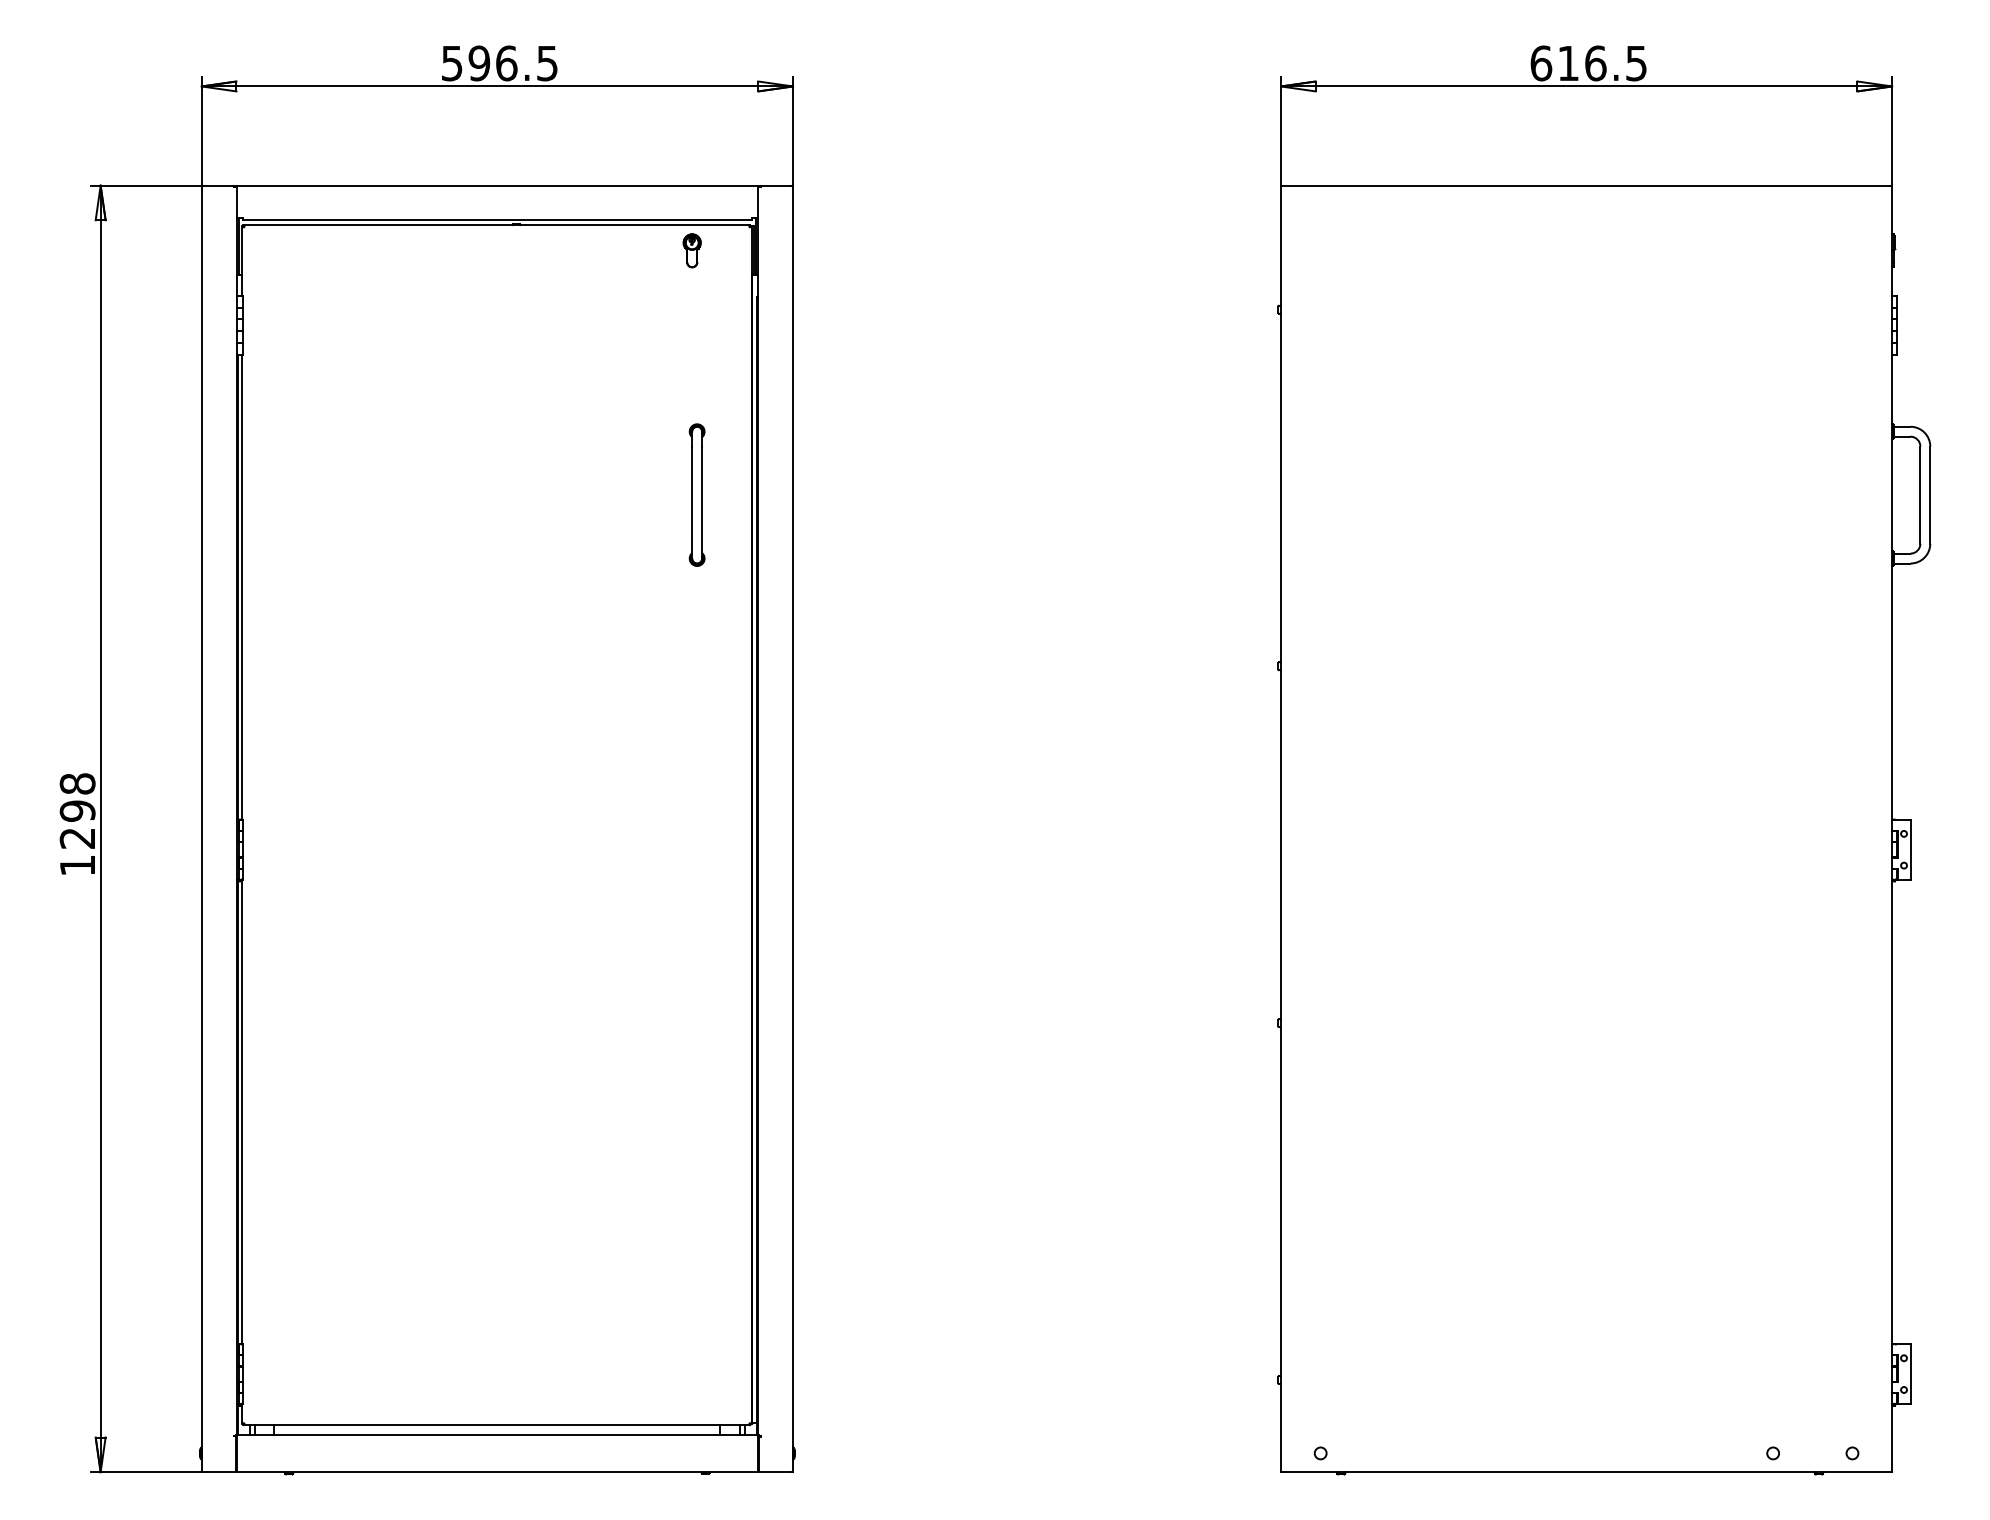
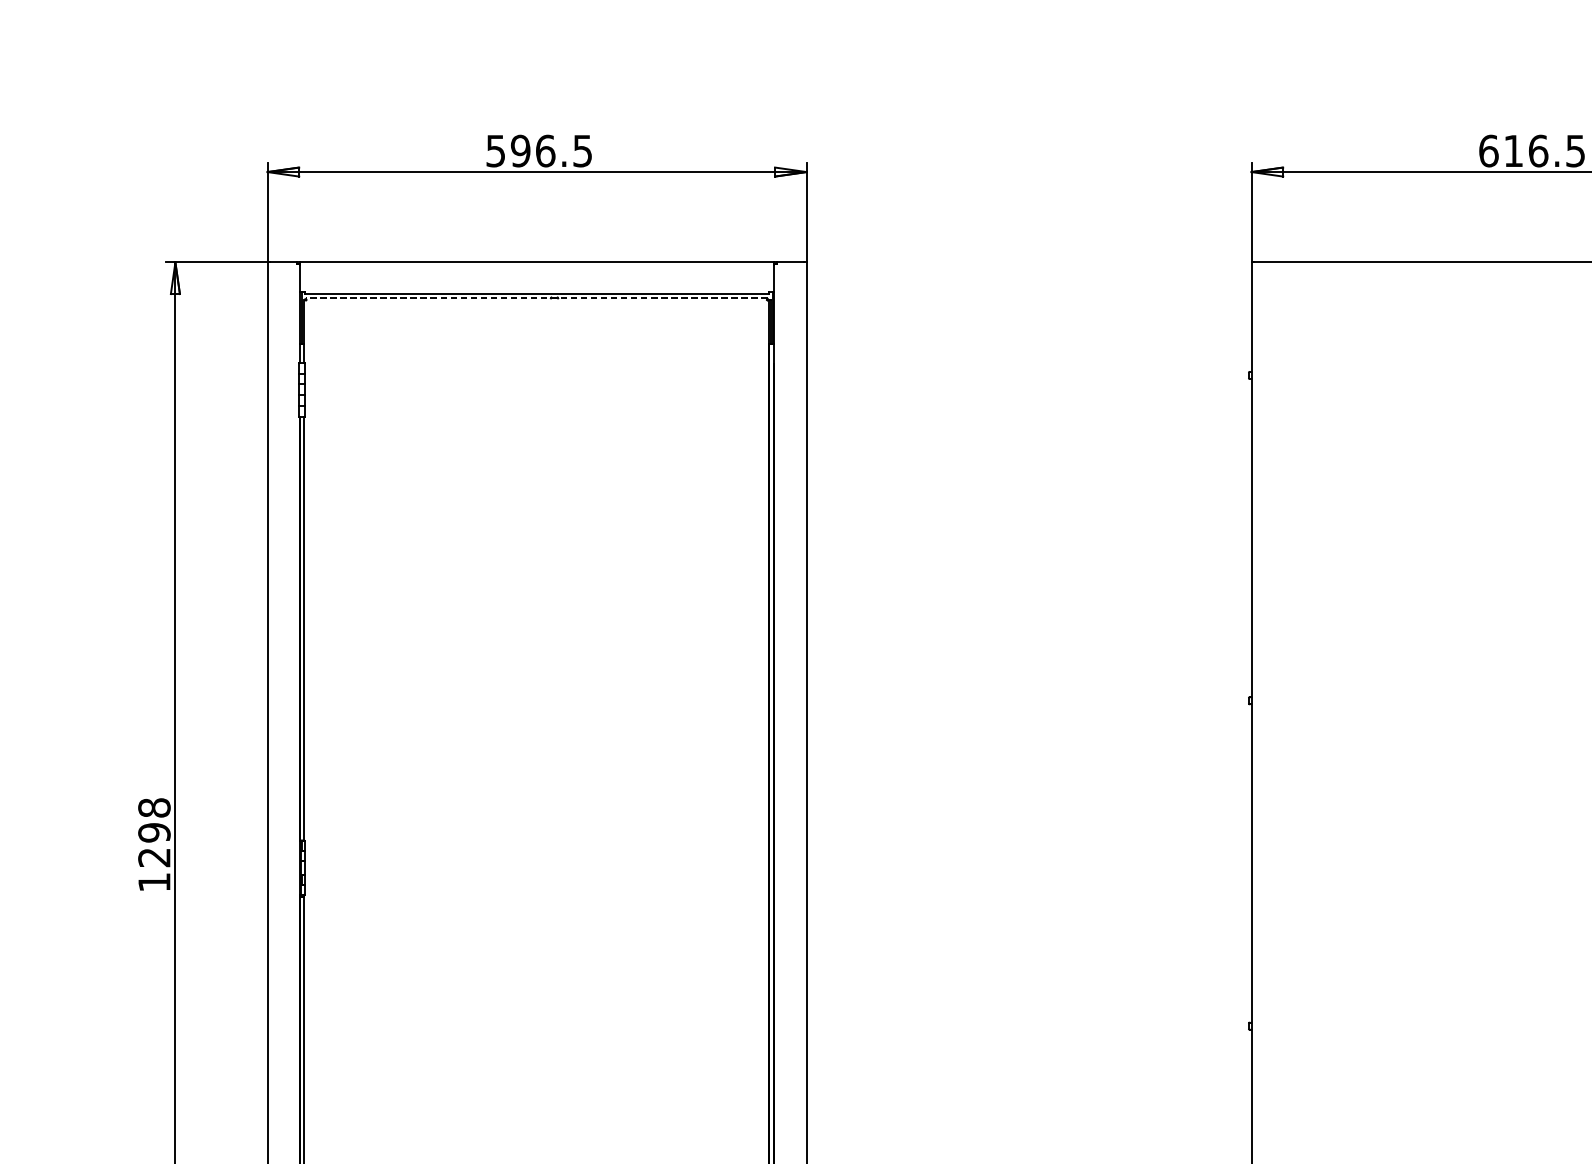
line: (496, 225) -> (536, 298), solid -> dashed
part: (691, 250) -> (714, 321), removed
part: (696, 494) -> (718, 544), removed

